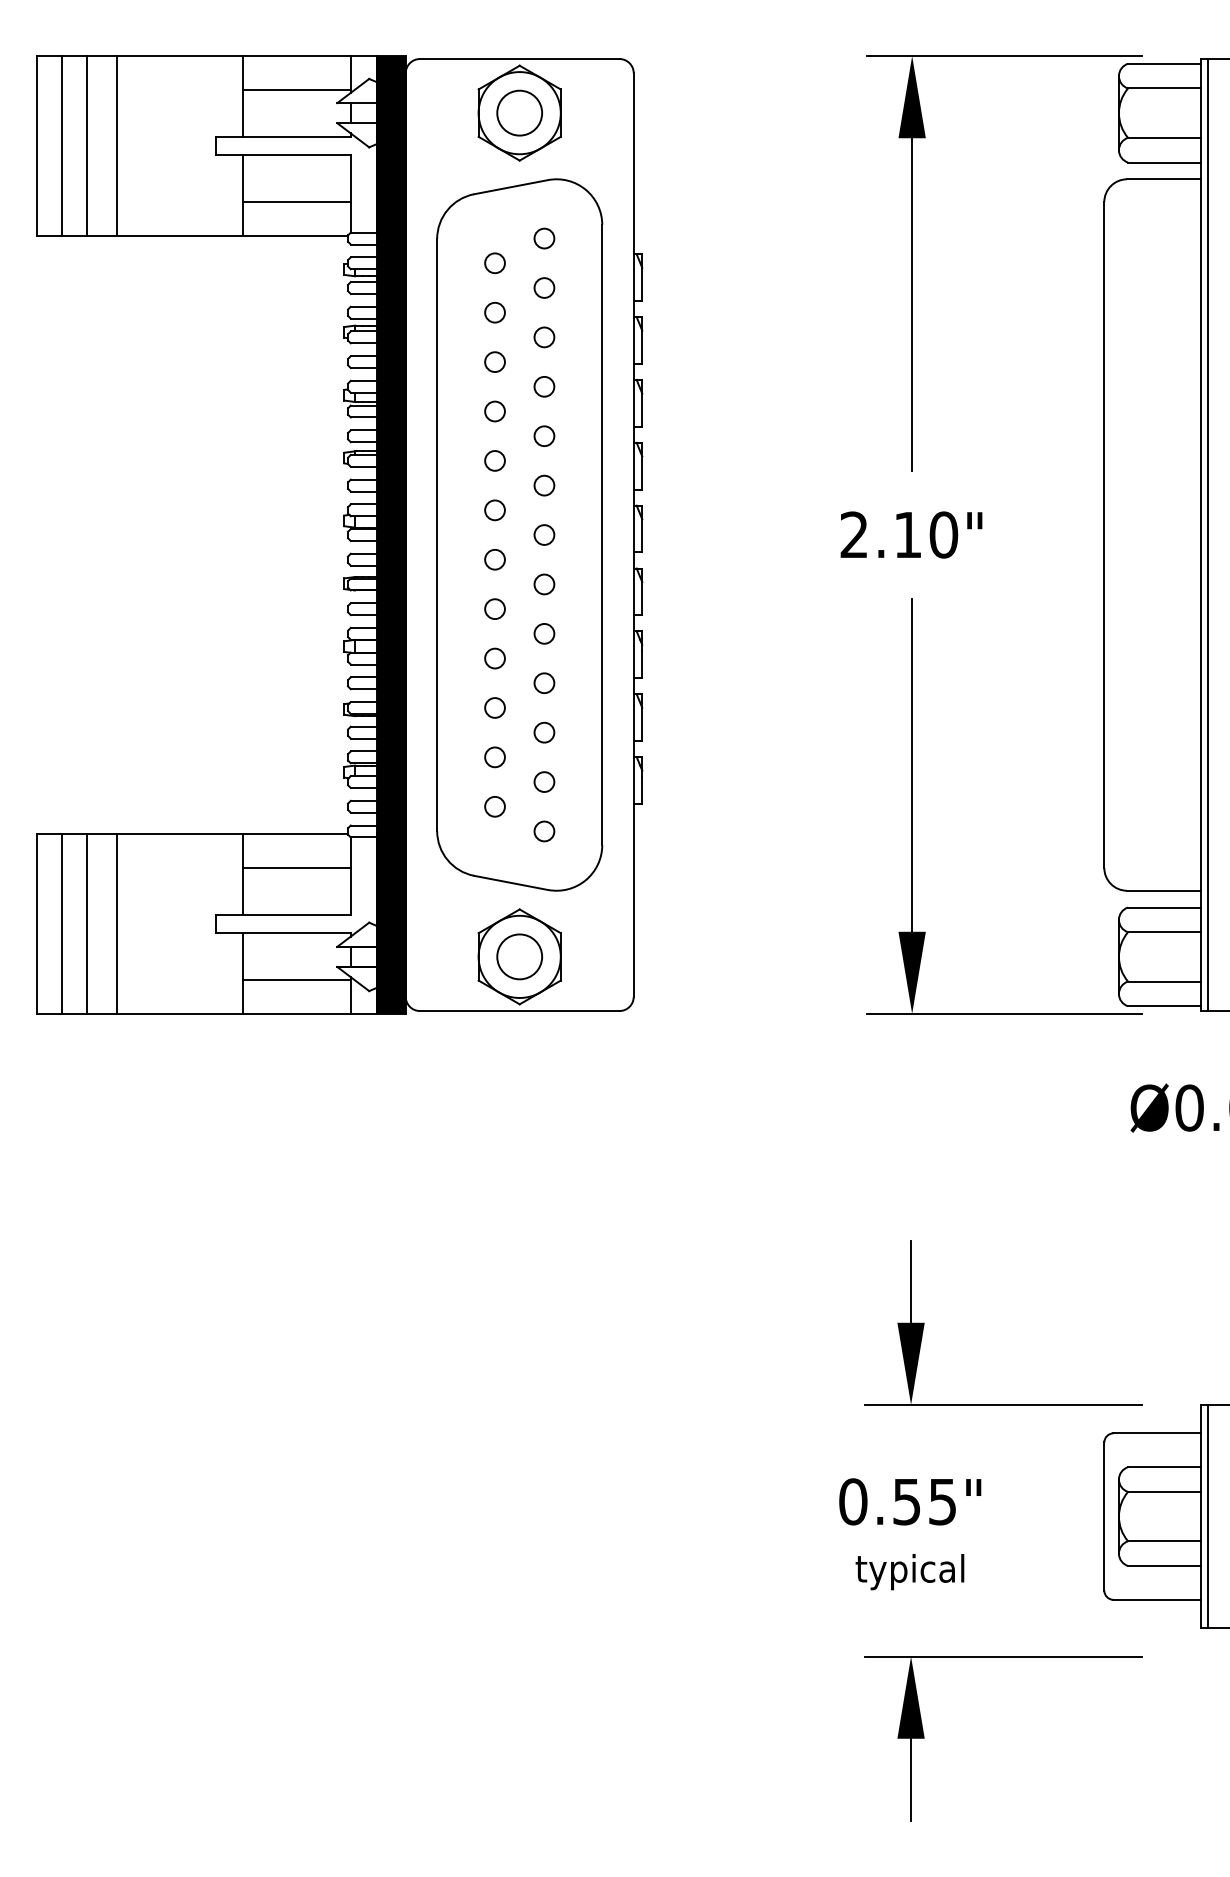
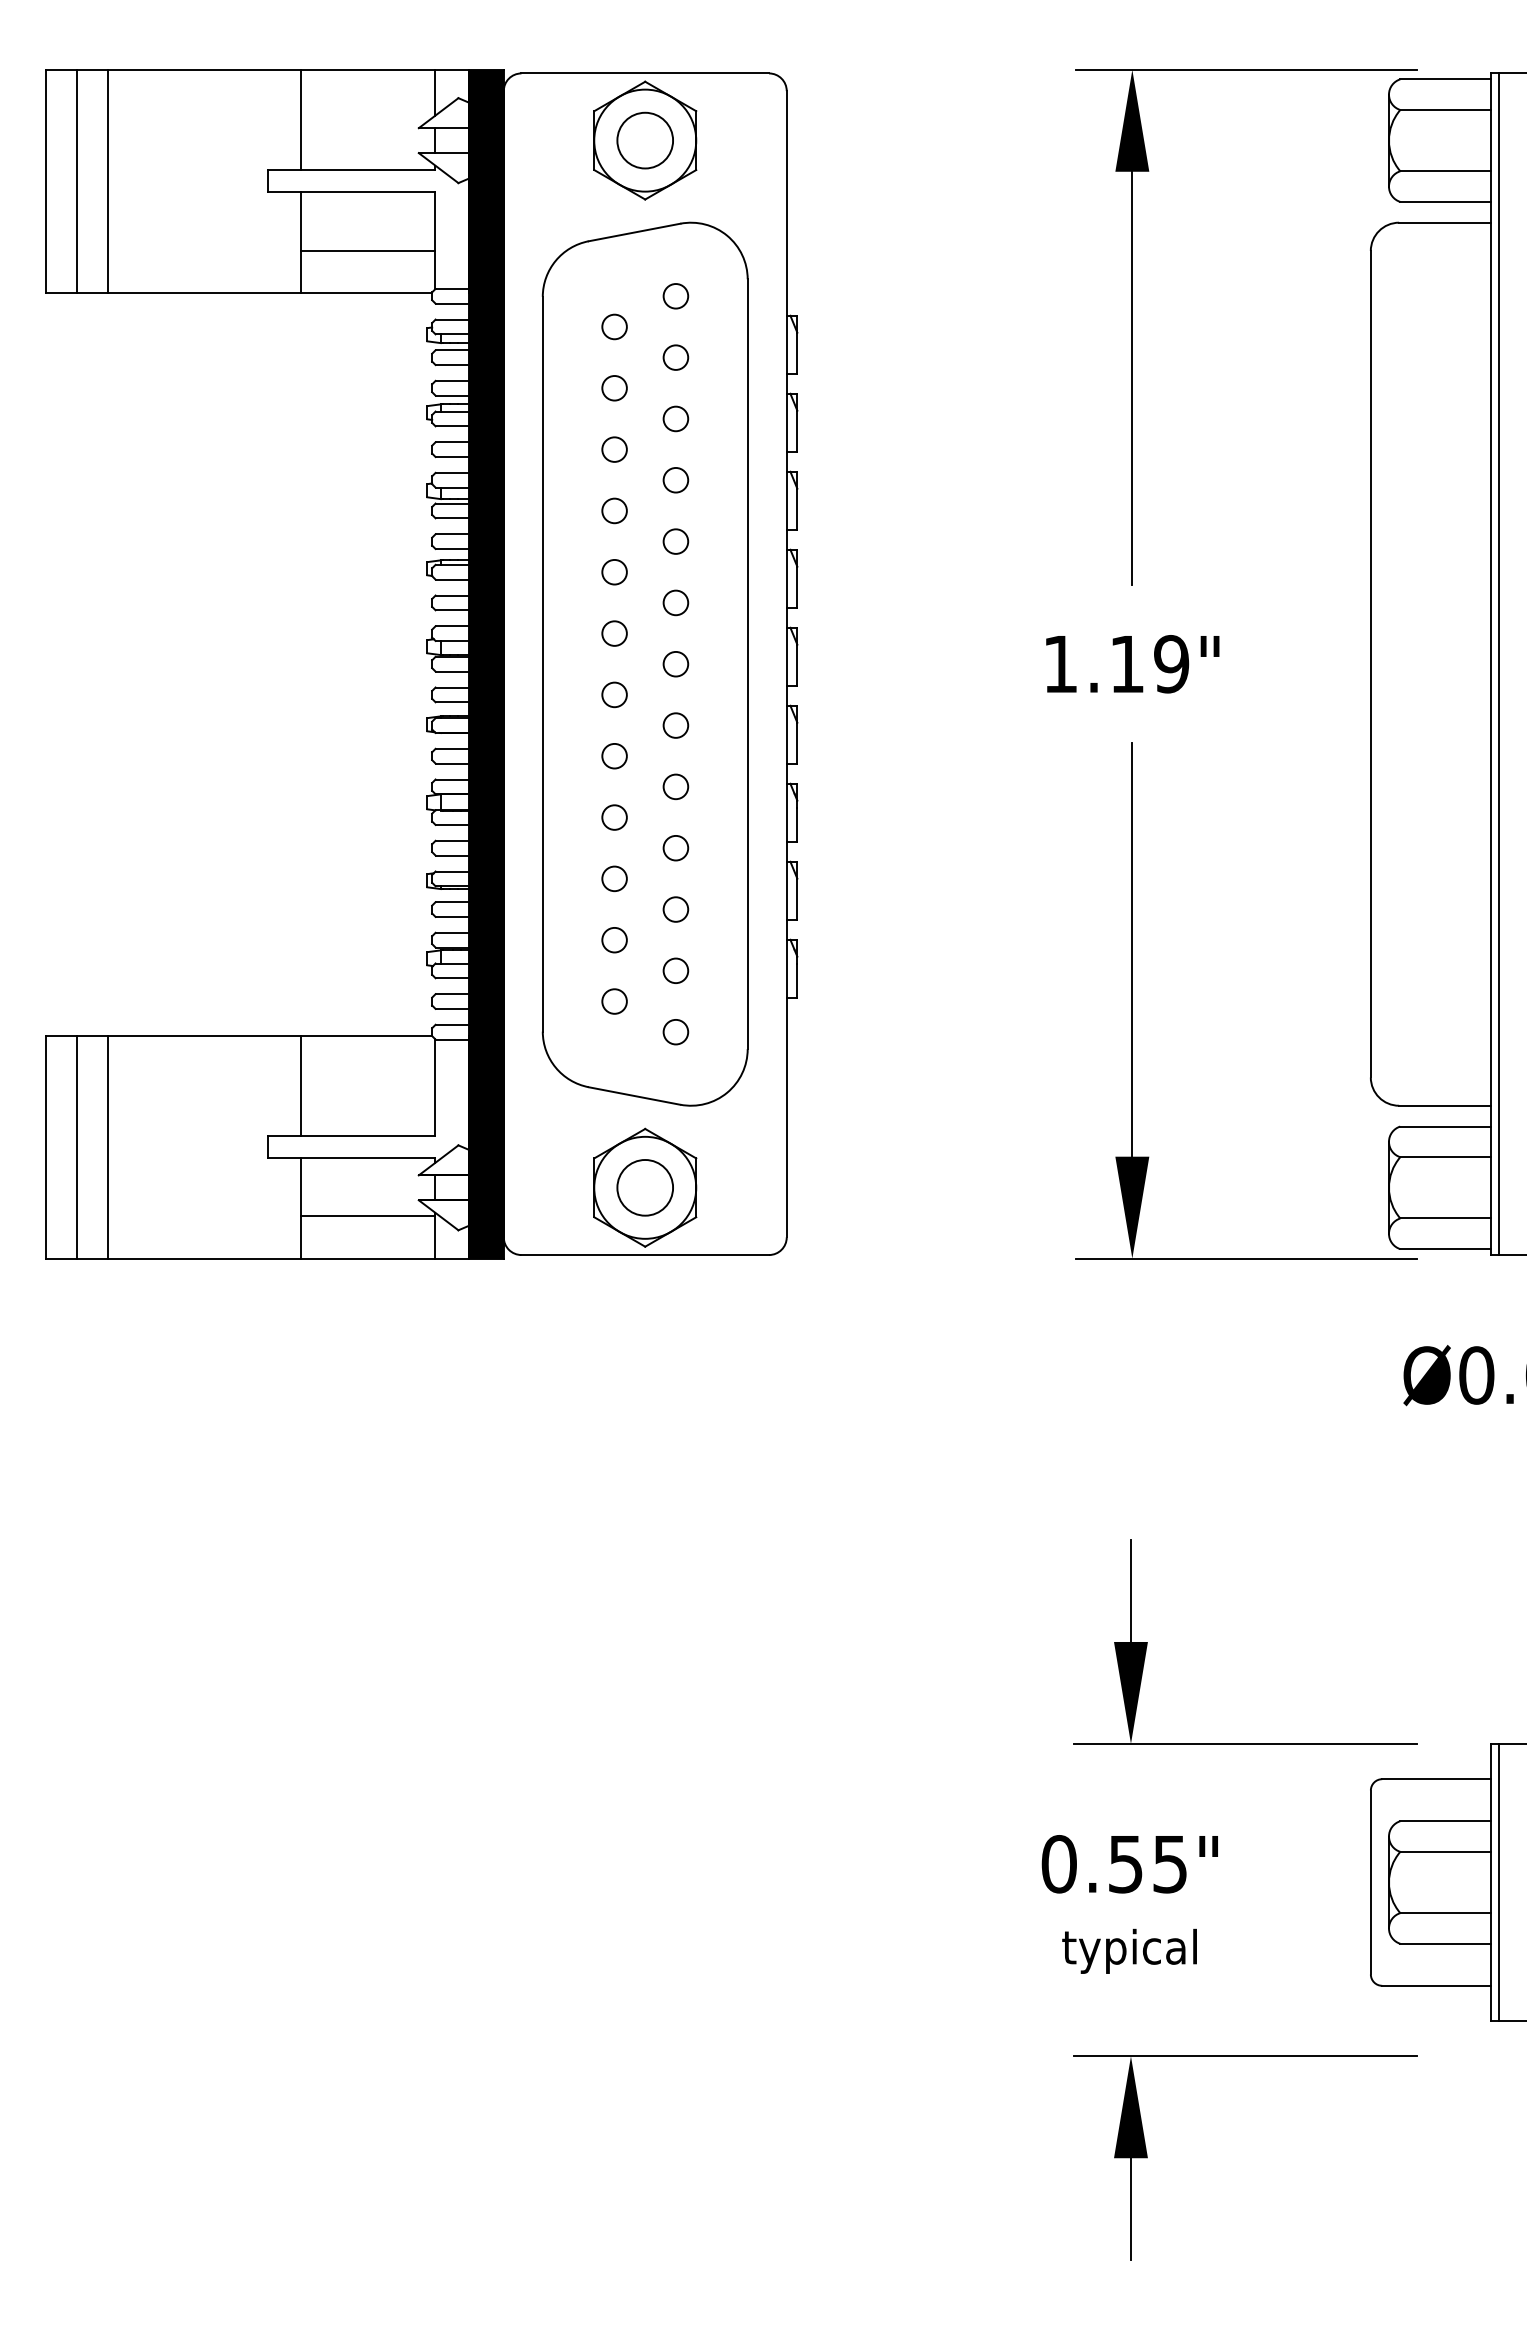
line: (296, 89) -> (368, 111), removed
line: (117, 145) -> (145, 180), removed
text: (899, 535) -> (1116, 664), 2.10" -> 1.19"
line: (296, 868) -> (368, 1077), removed
line: (117, 923) -> (145, 1146), removed

